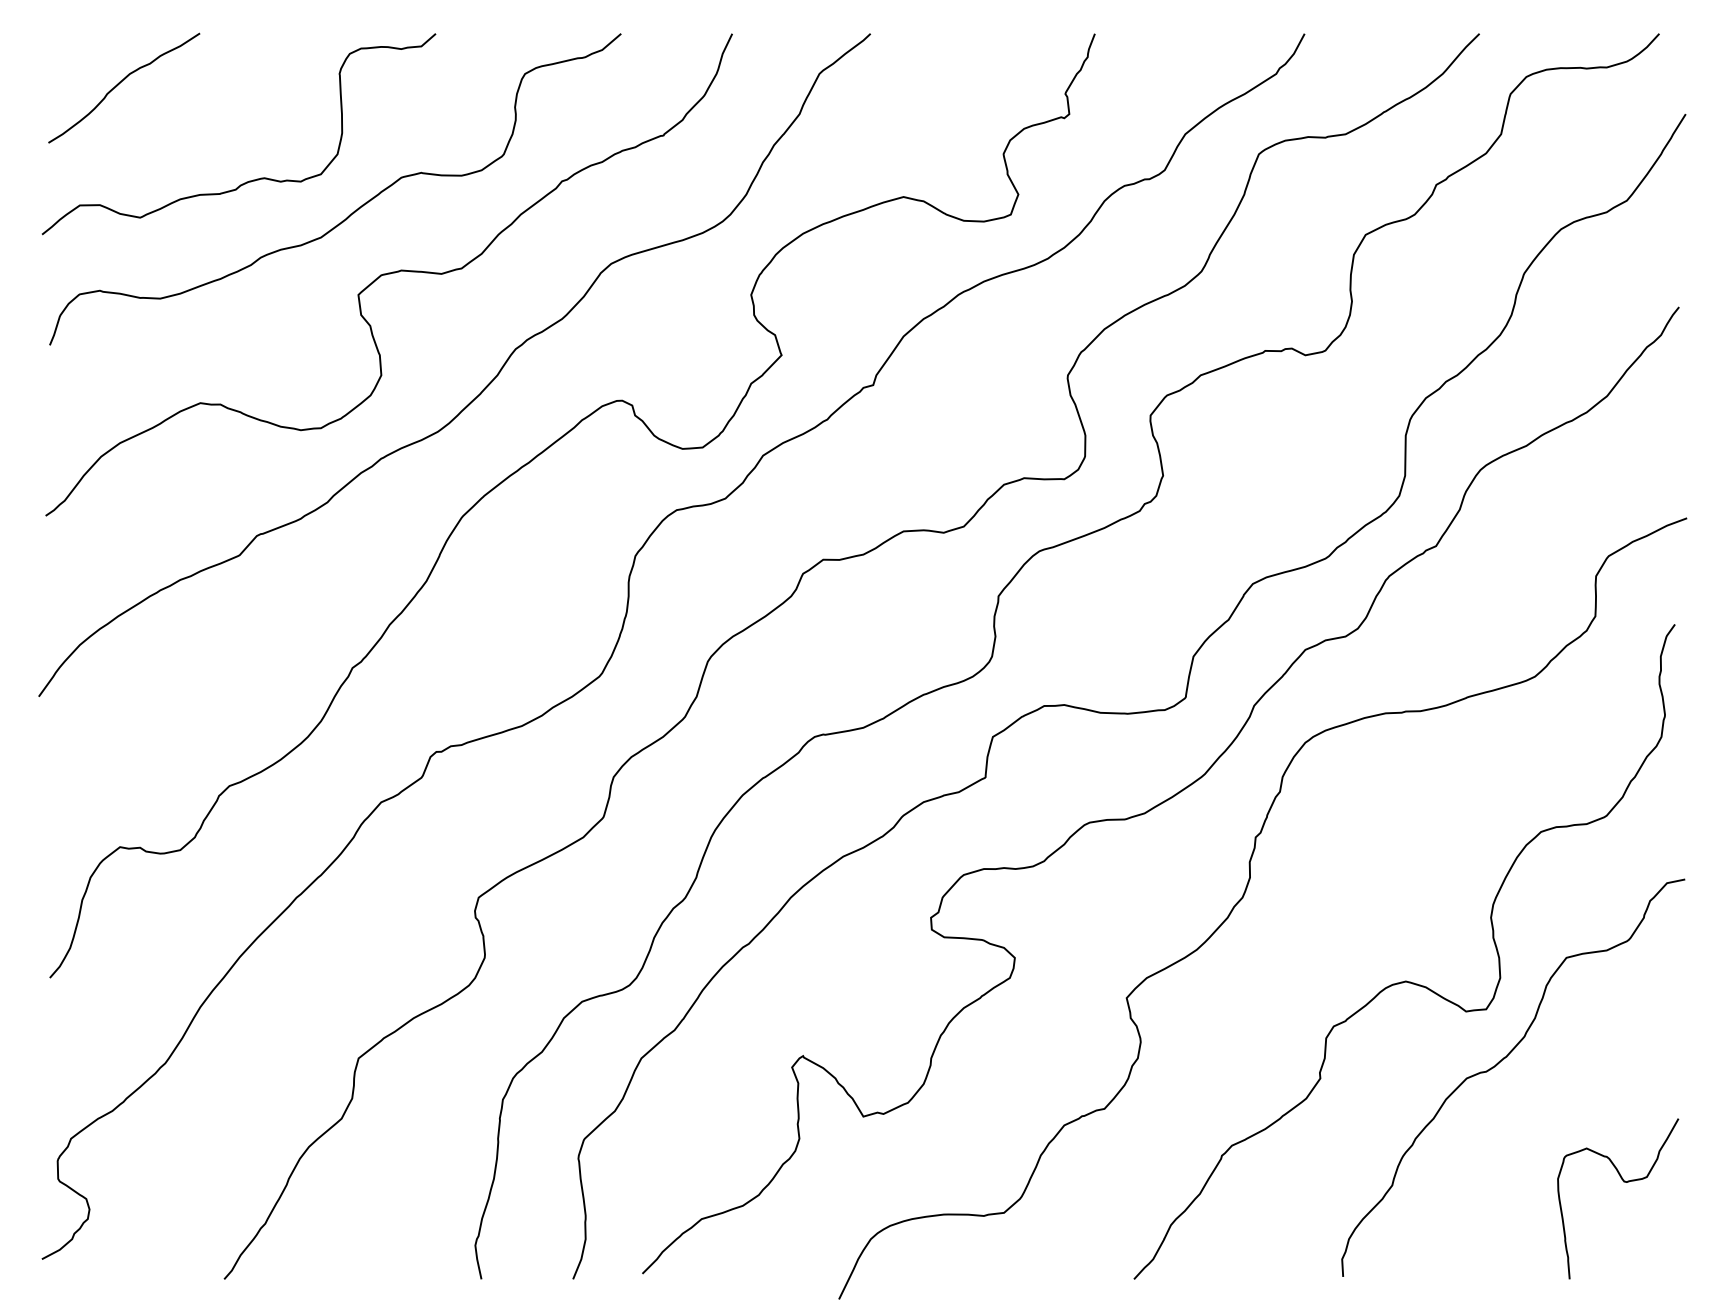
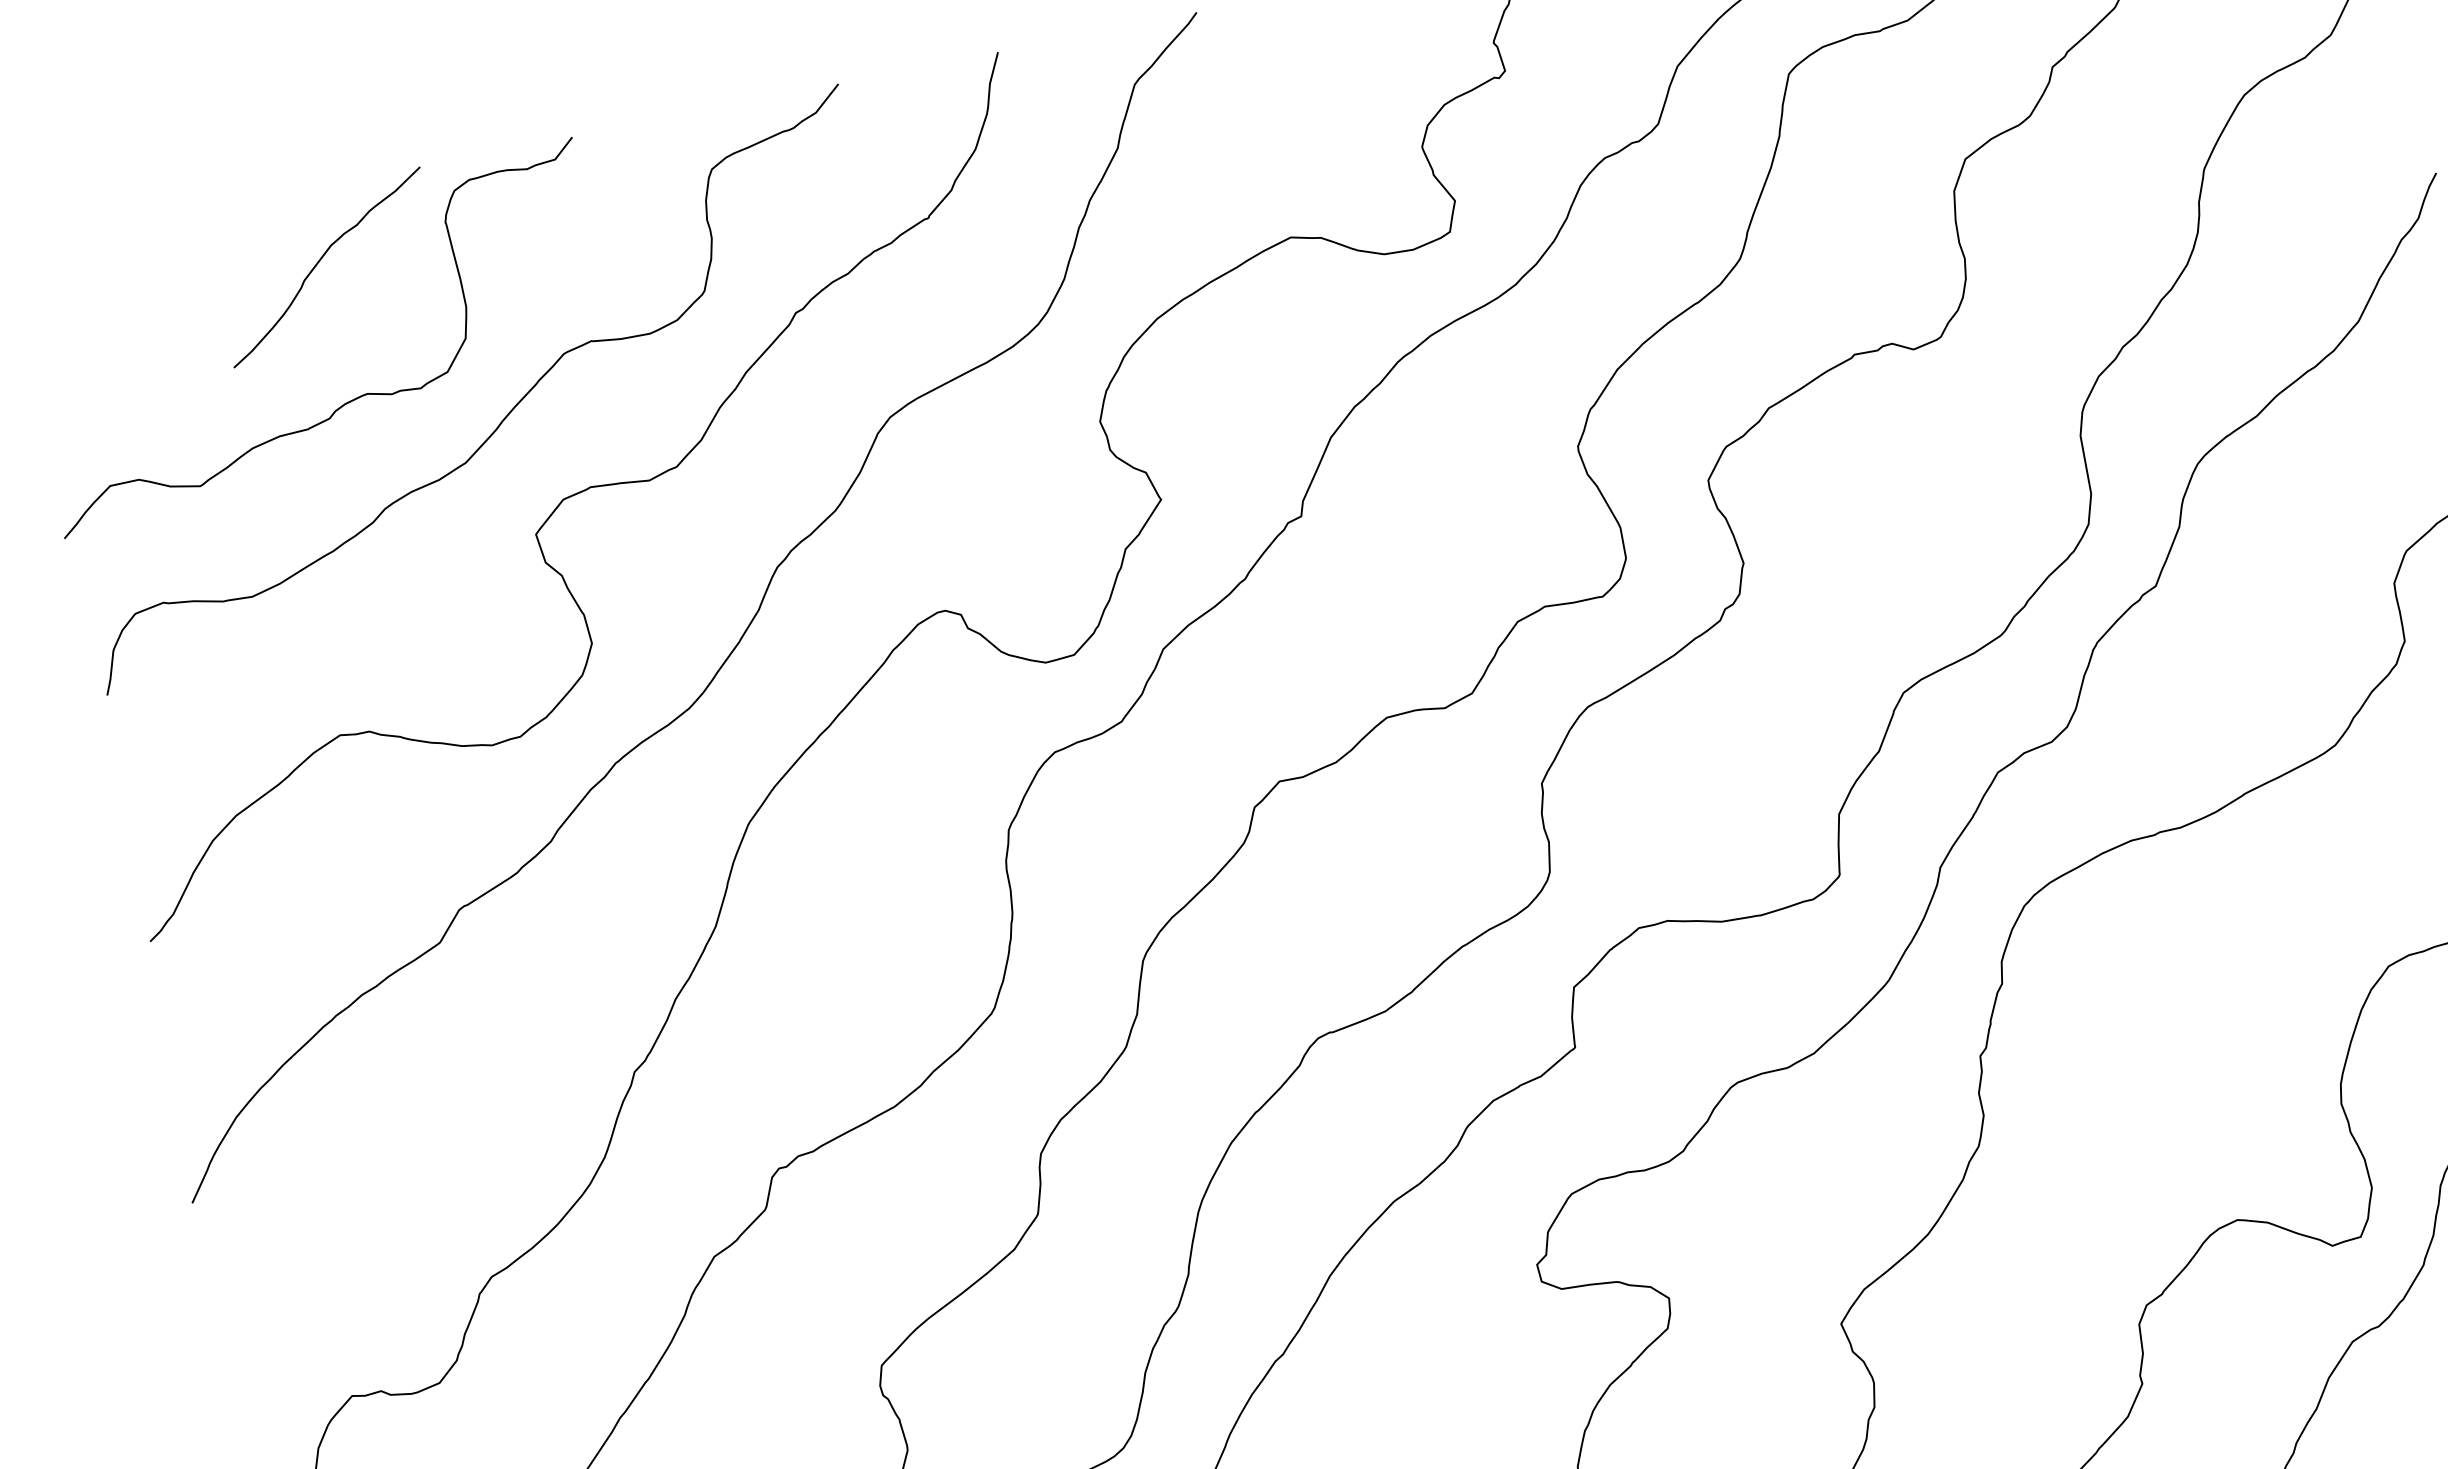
curve: (120, 83) -> (320, 261), moved

